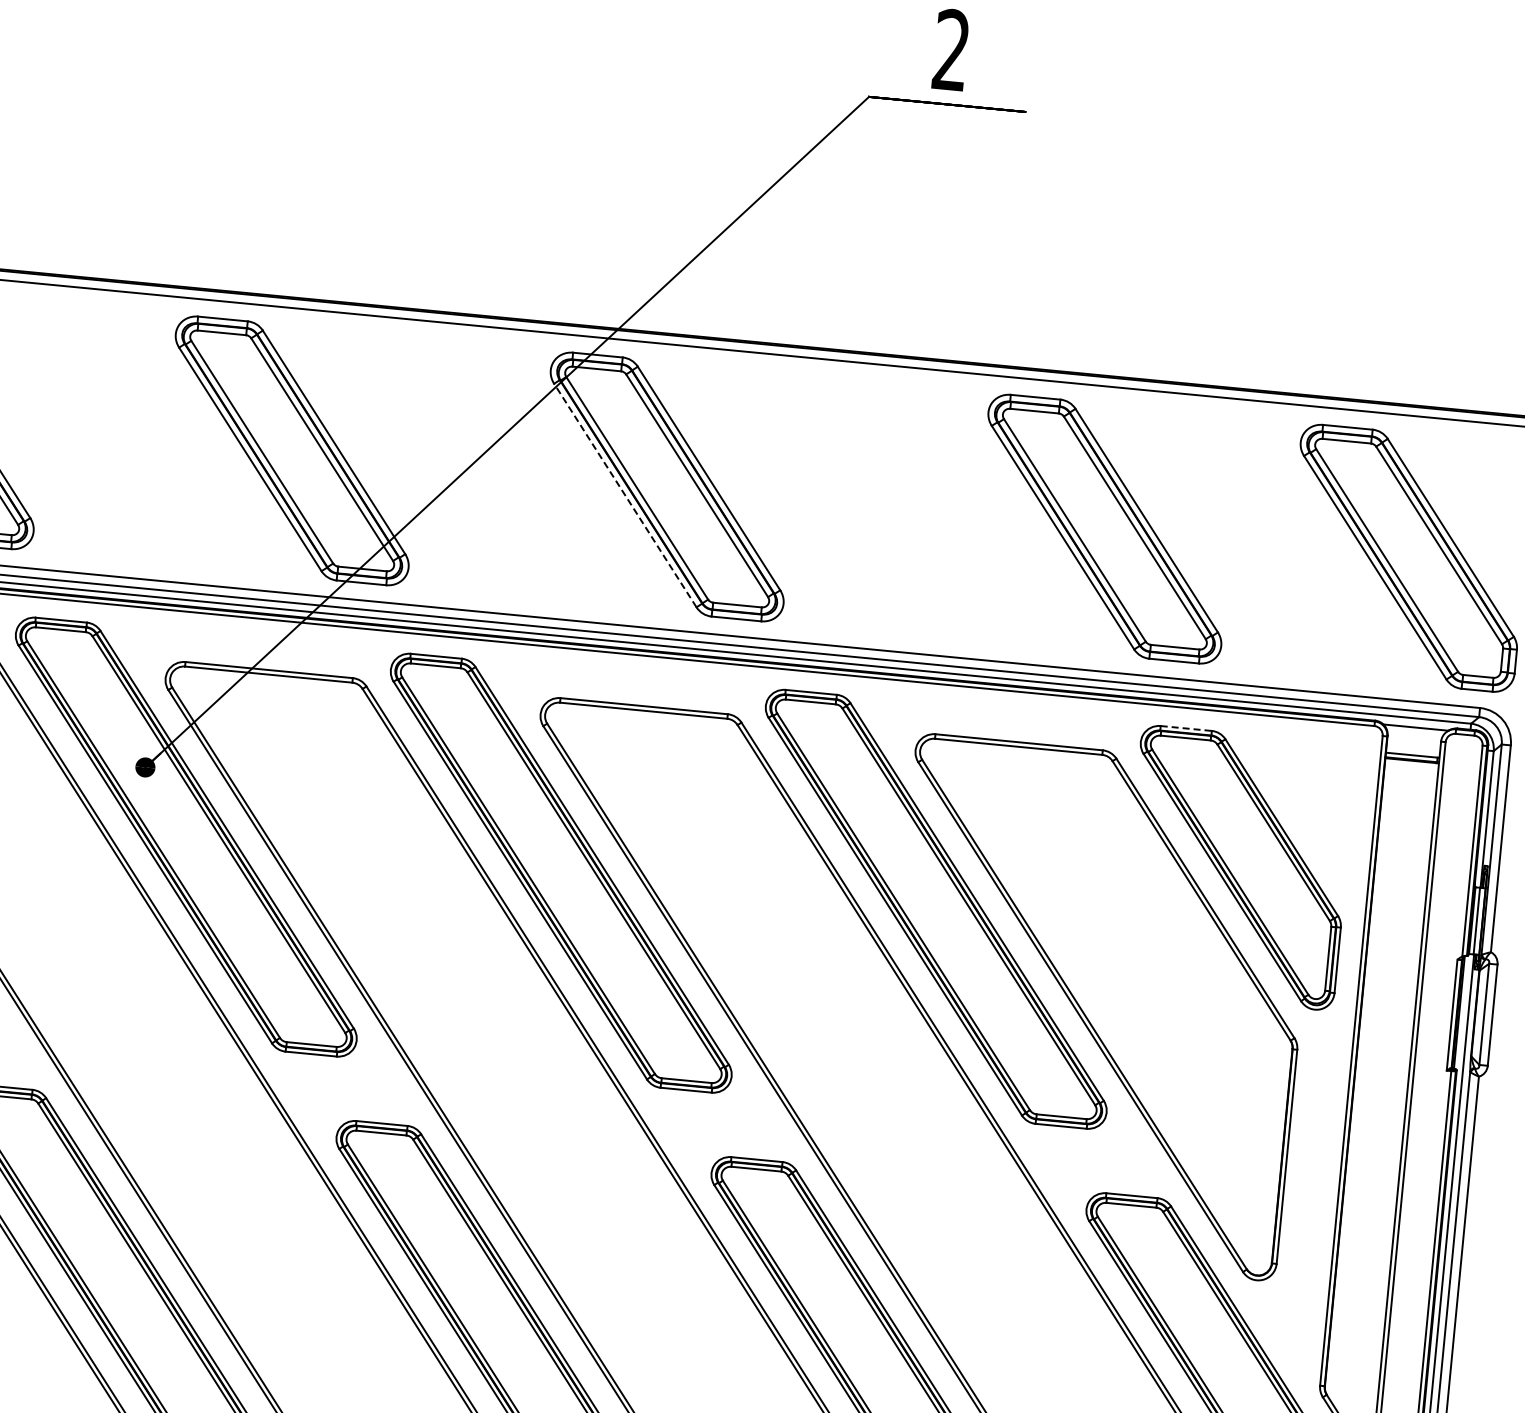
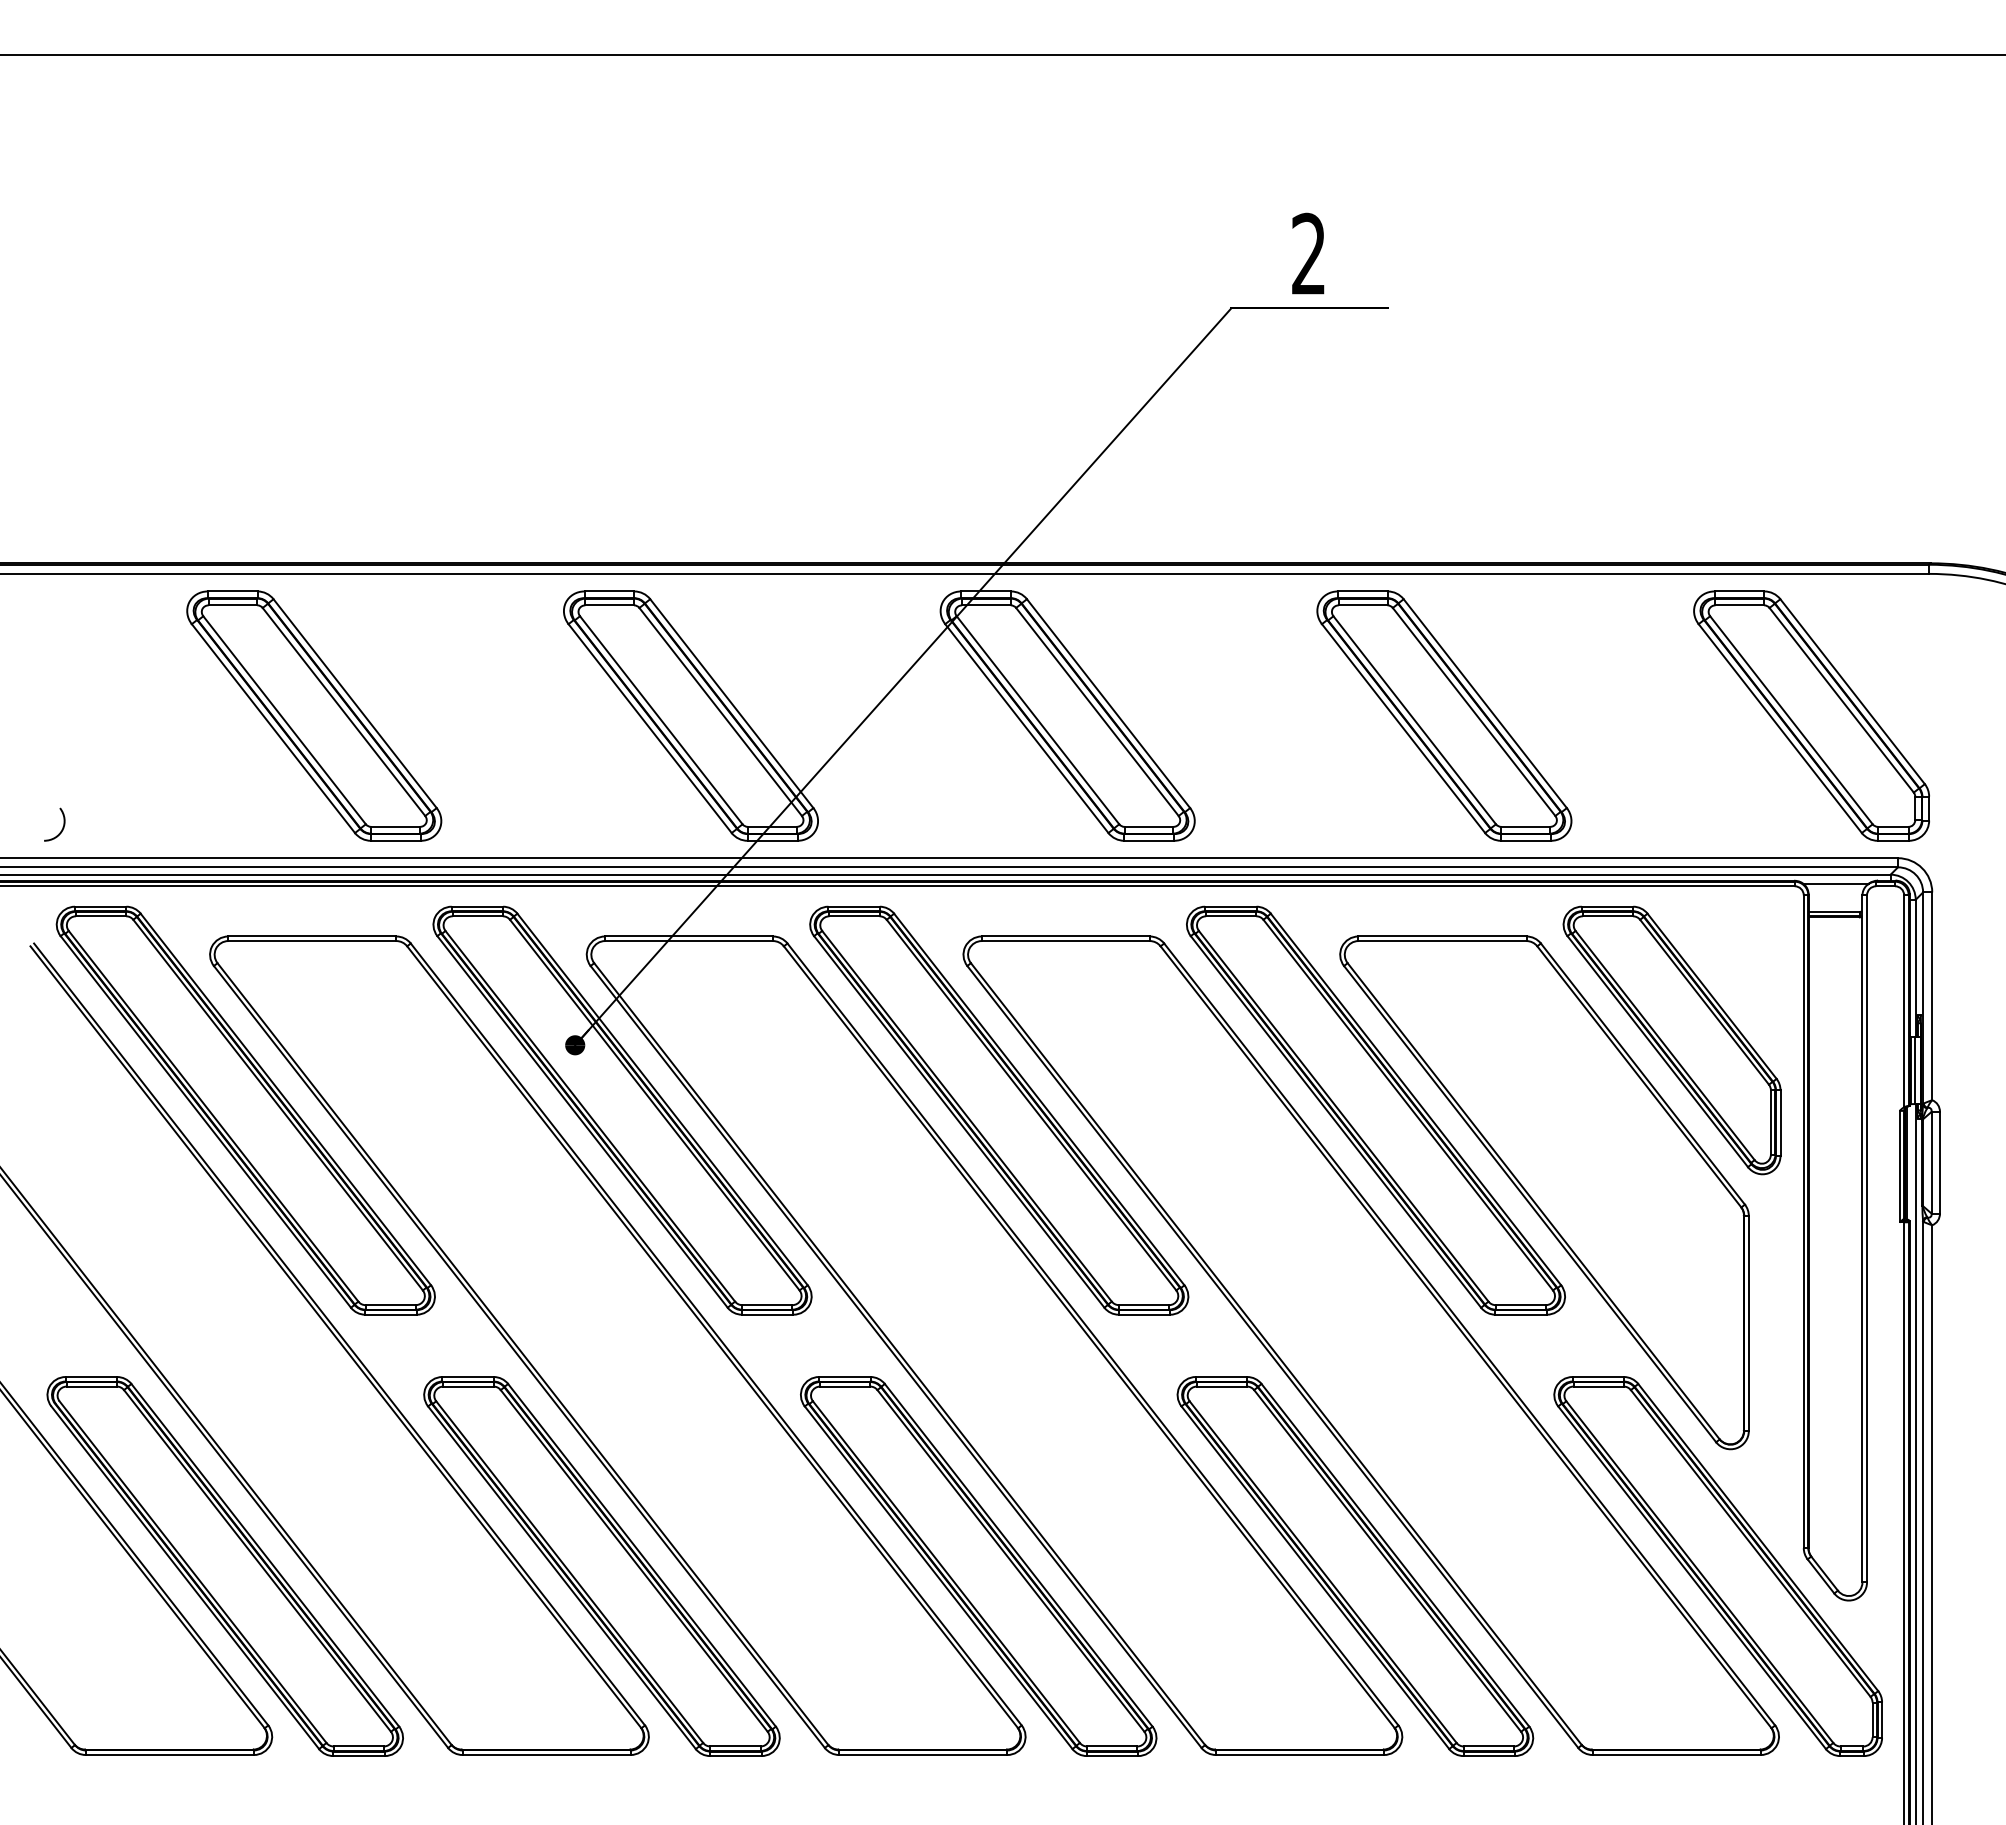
line: (624, 495) -> (1026, 728), dashed -> solid
part: (1105, 528) -> (1444, 715), moved
line: (1186, 728) -> (1607, 906), dashed -> solid

